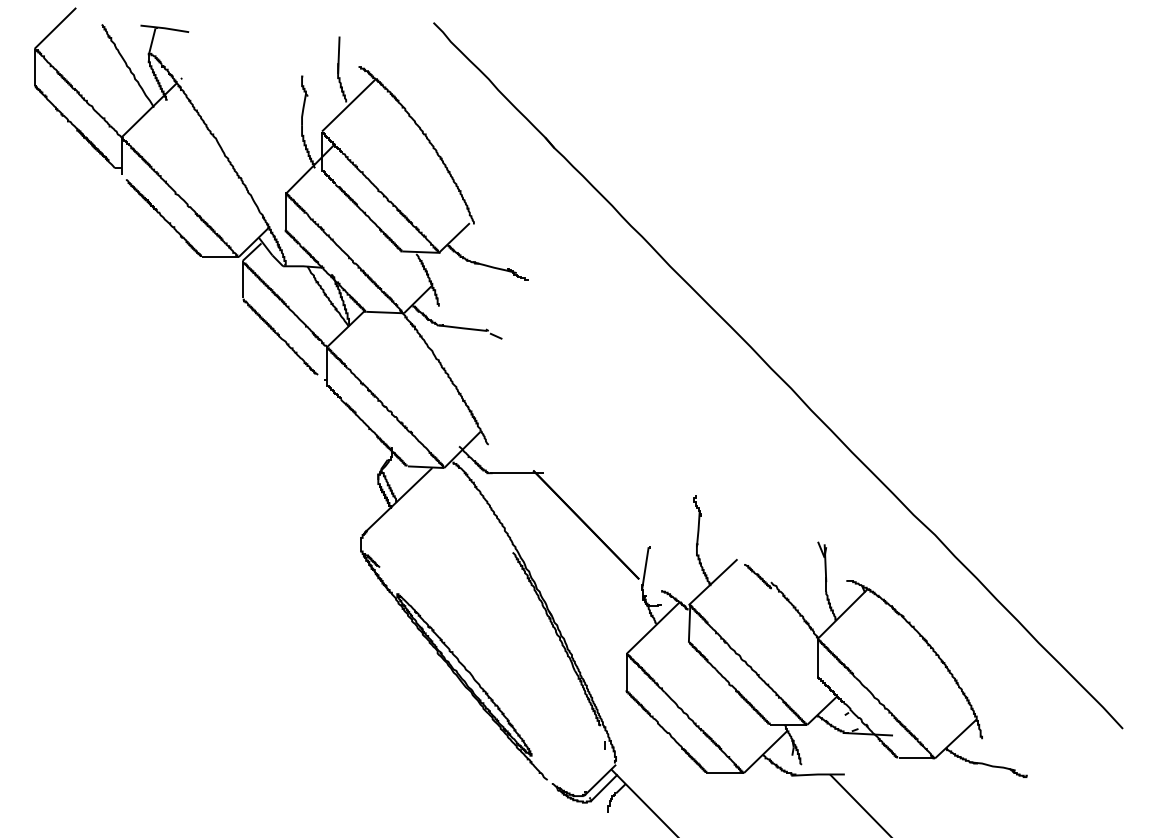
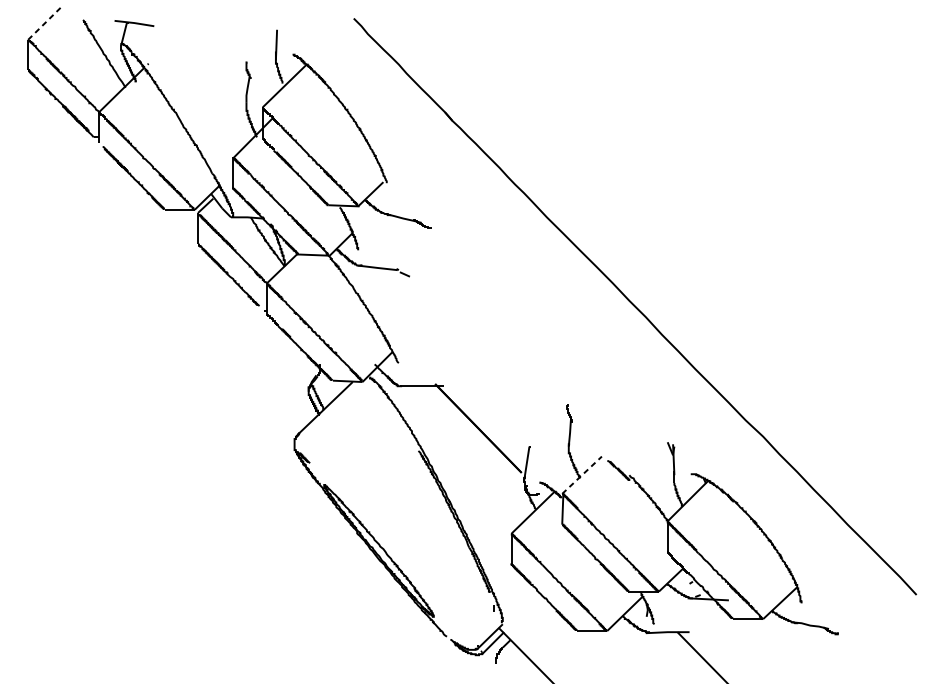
line: (55, 28) -> (45, 23), solid -> dashed
line: (713, 581) -> (582, 474), solid -> dashed

